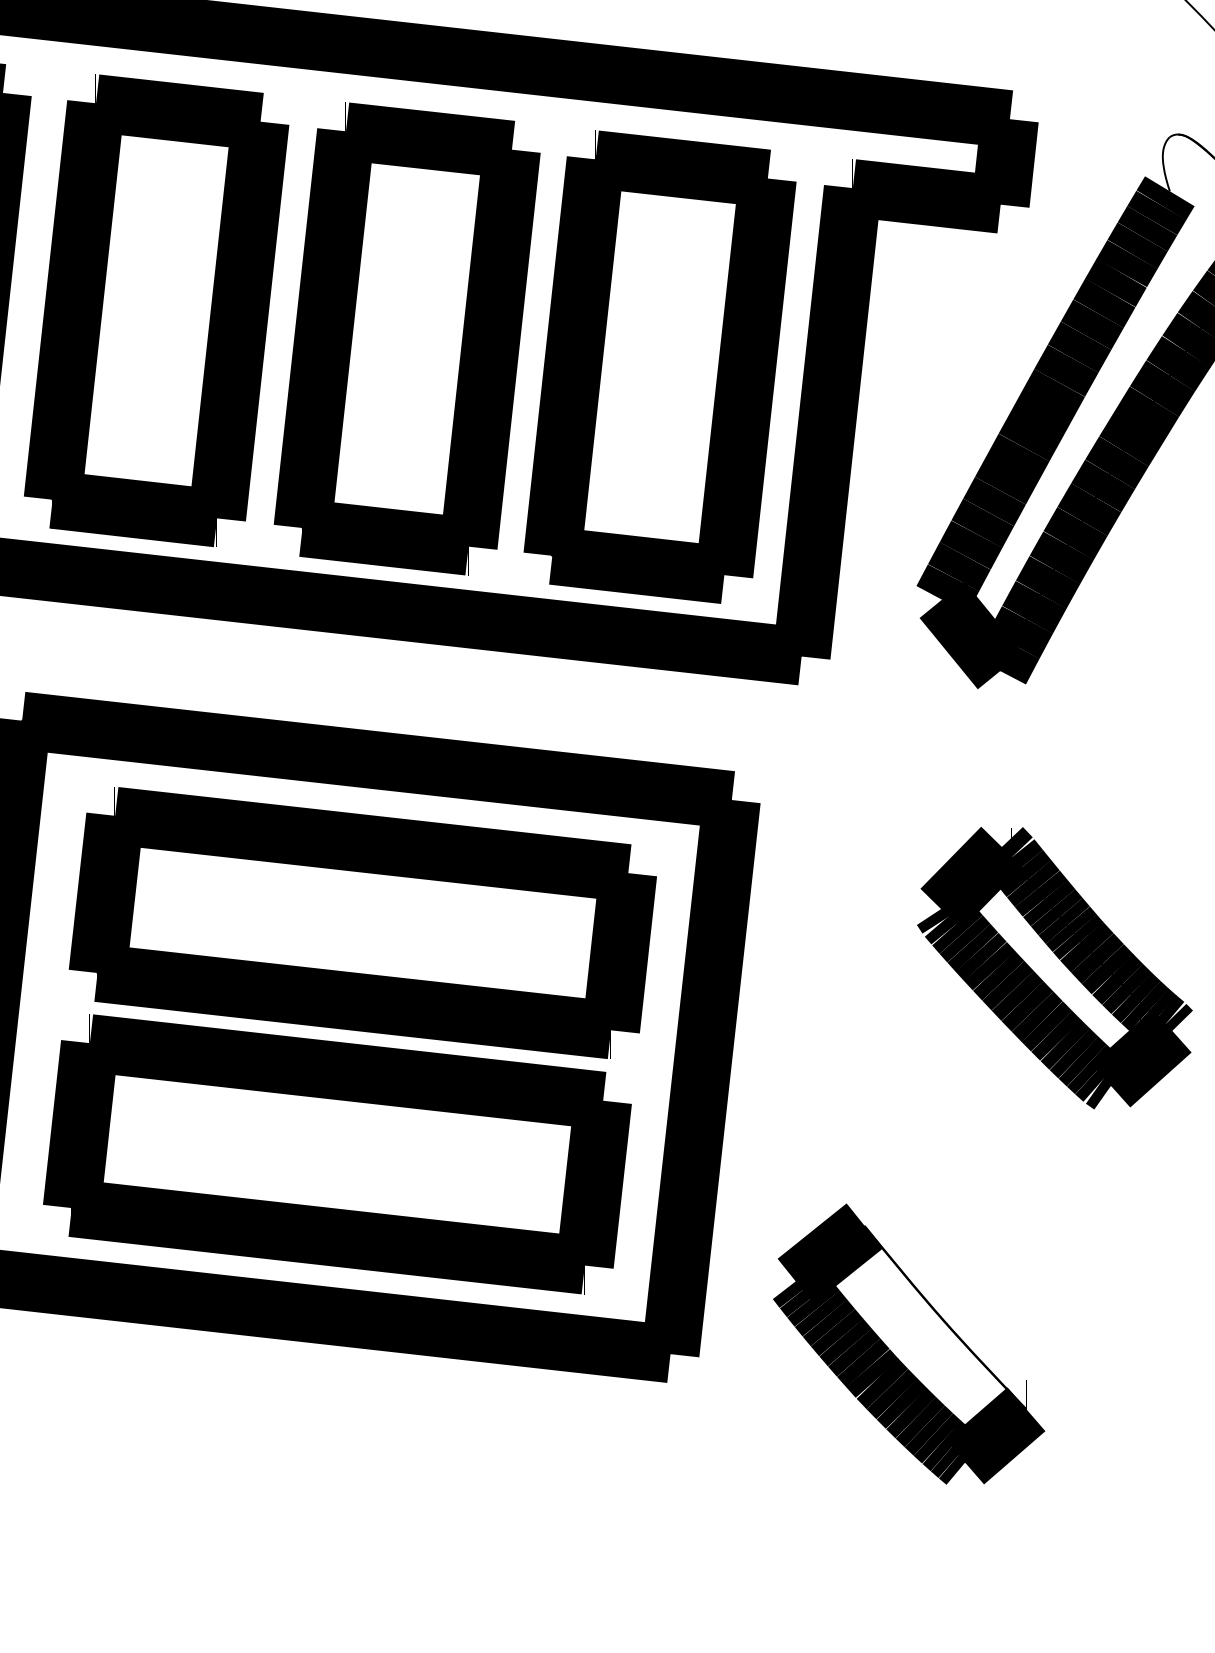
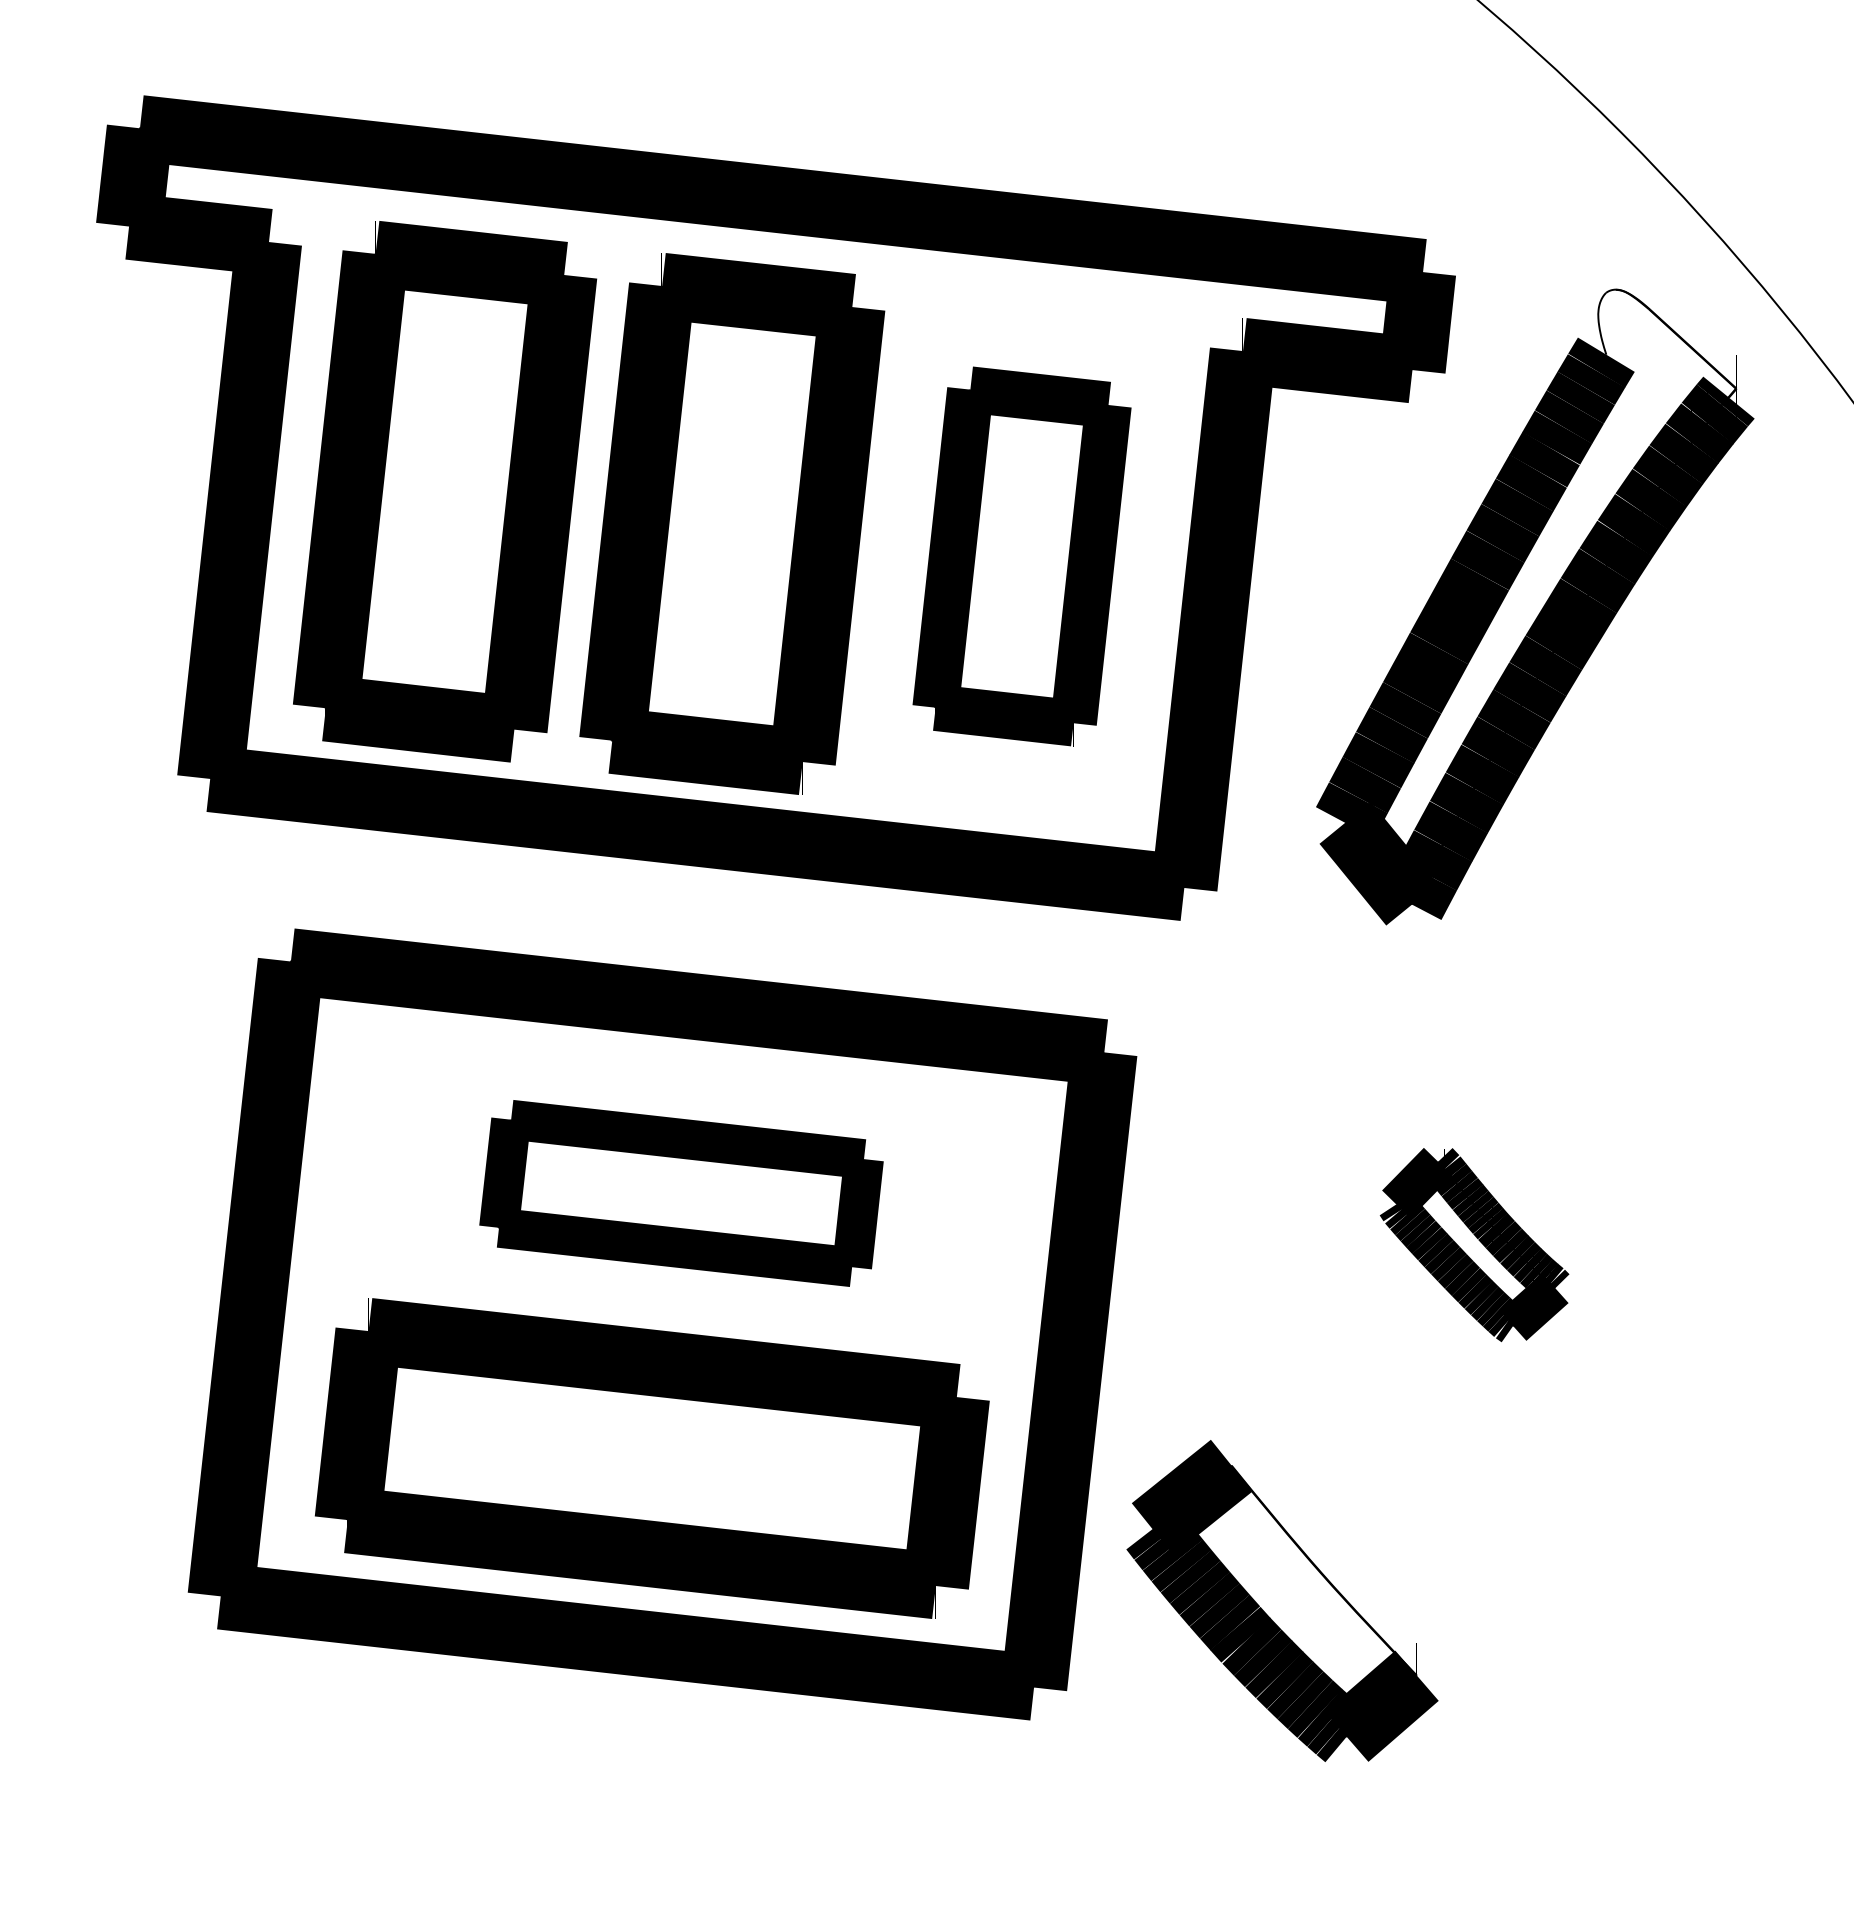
part: (659, 367) -> (1021, 556), size x0.7
part: (362, 923) -> (681, 1193), size x0.6
part: (1054, 967) -> (1474, 1244), size x0.6
part: (909, 1343) -> (1282, 1600), moved

